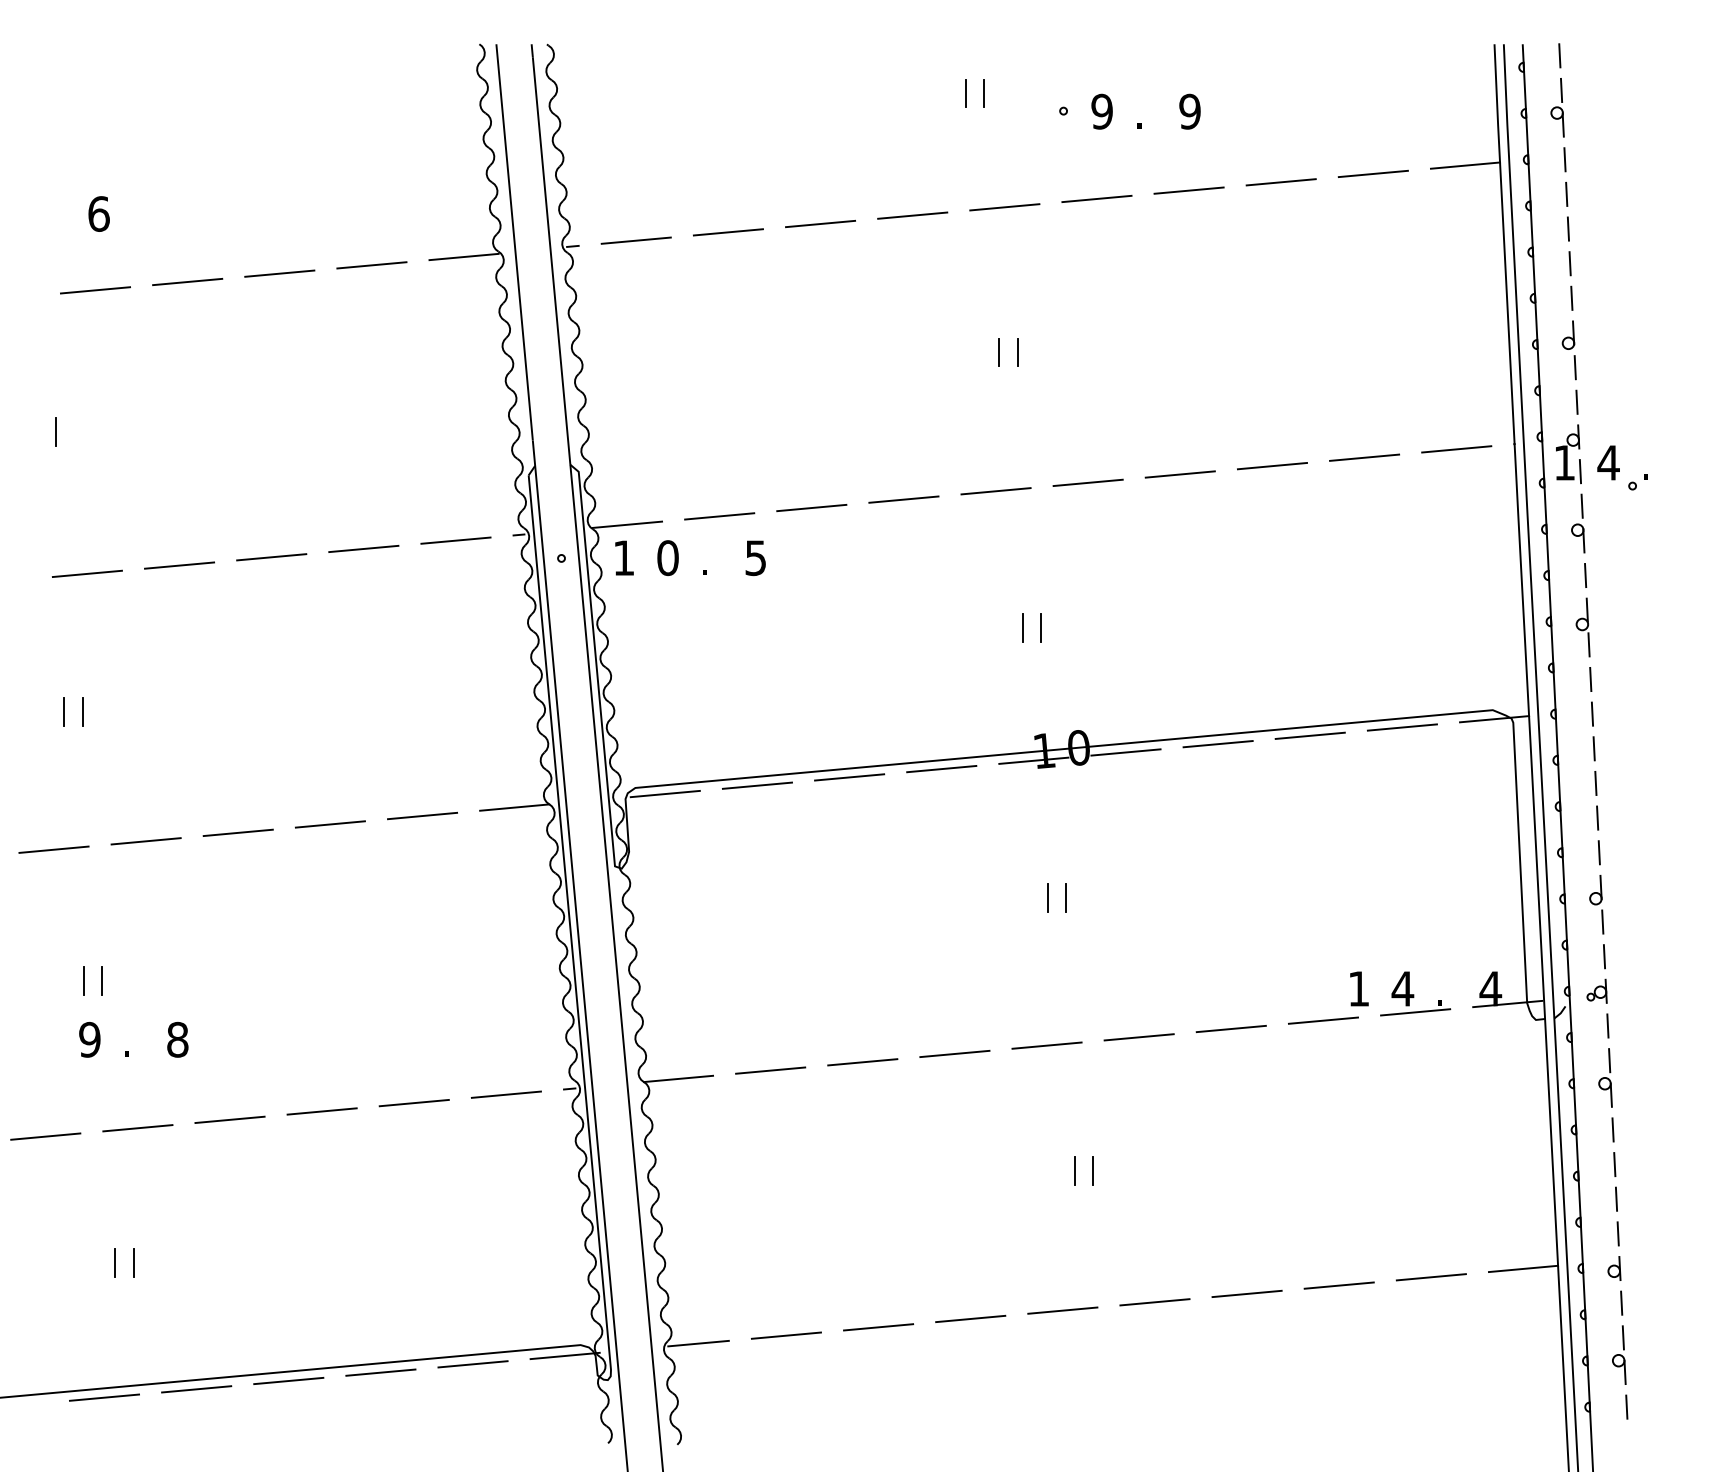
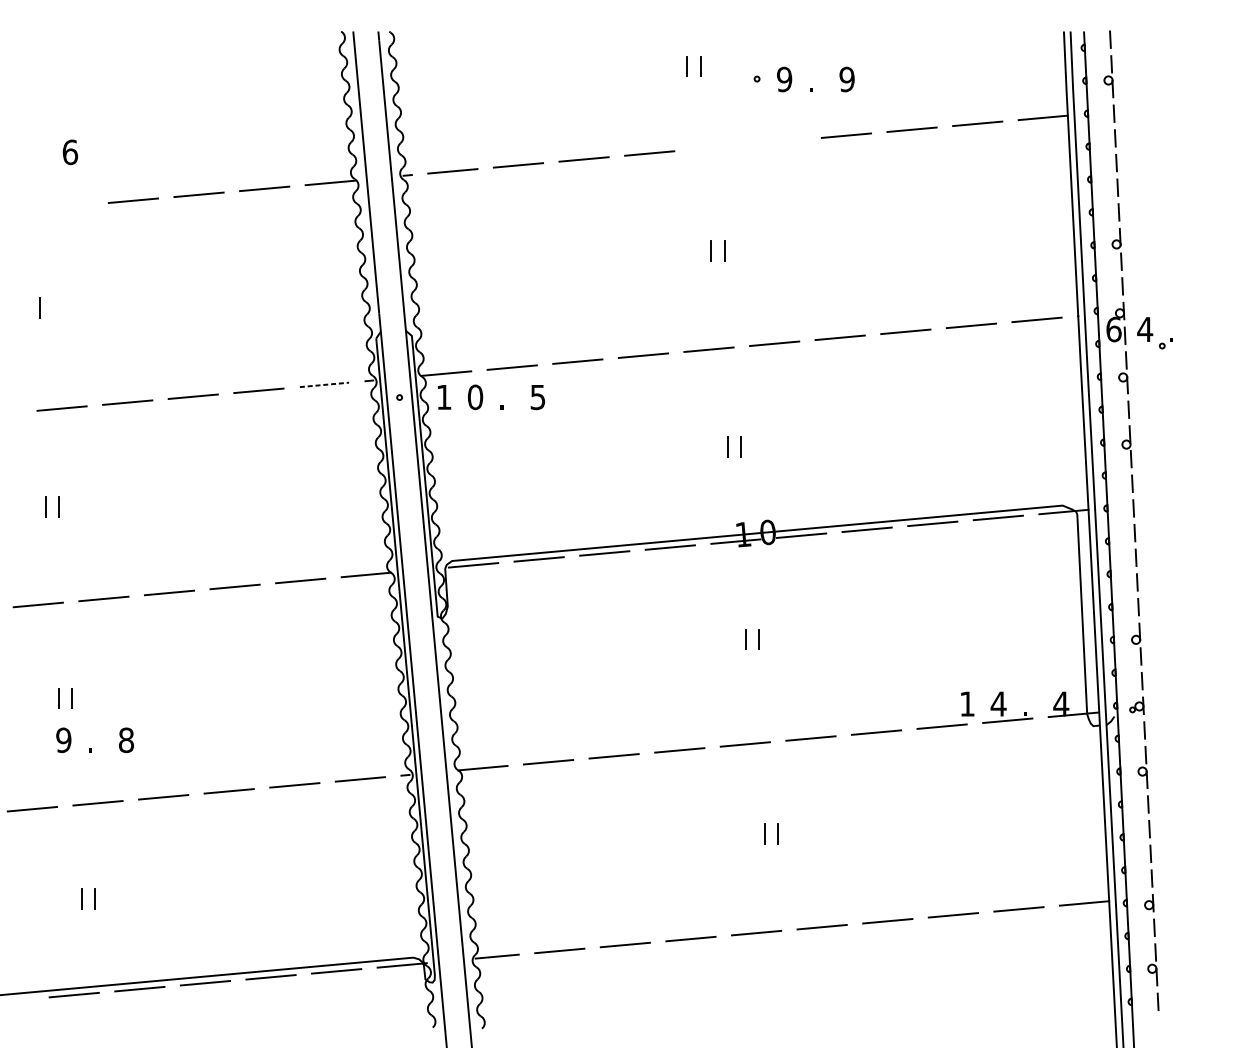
line: (1096, 198) -> (780, 141), removed
line: (1004, 207) -> (715, 147), removed
line: (95, 290) -> (67, 206), removed
text: (1564, 462) -> (1113, 329), 1 -> 6
line: (455, 540) -> (324, 384), solid -> dashed

